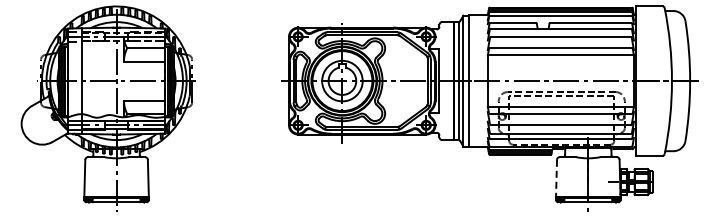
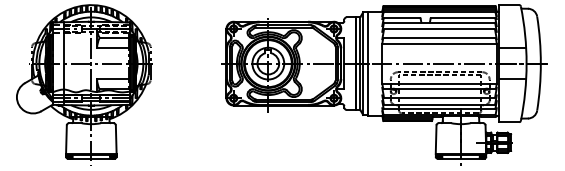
line: (654, 60) -> (512, 47), added
line: (654, 101) -> (512, 79), added
line: (556, 178) -> (436, 139), dashed -> solid

